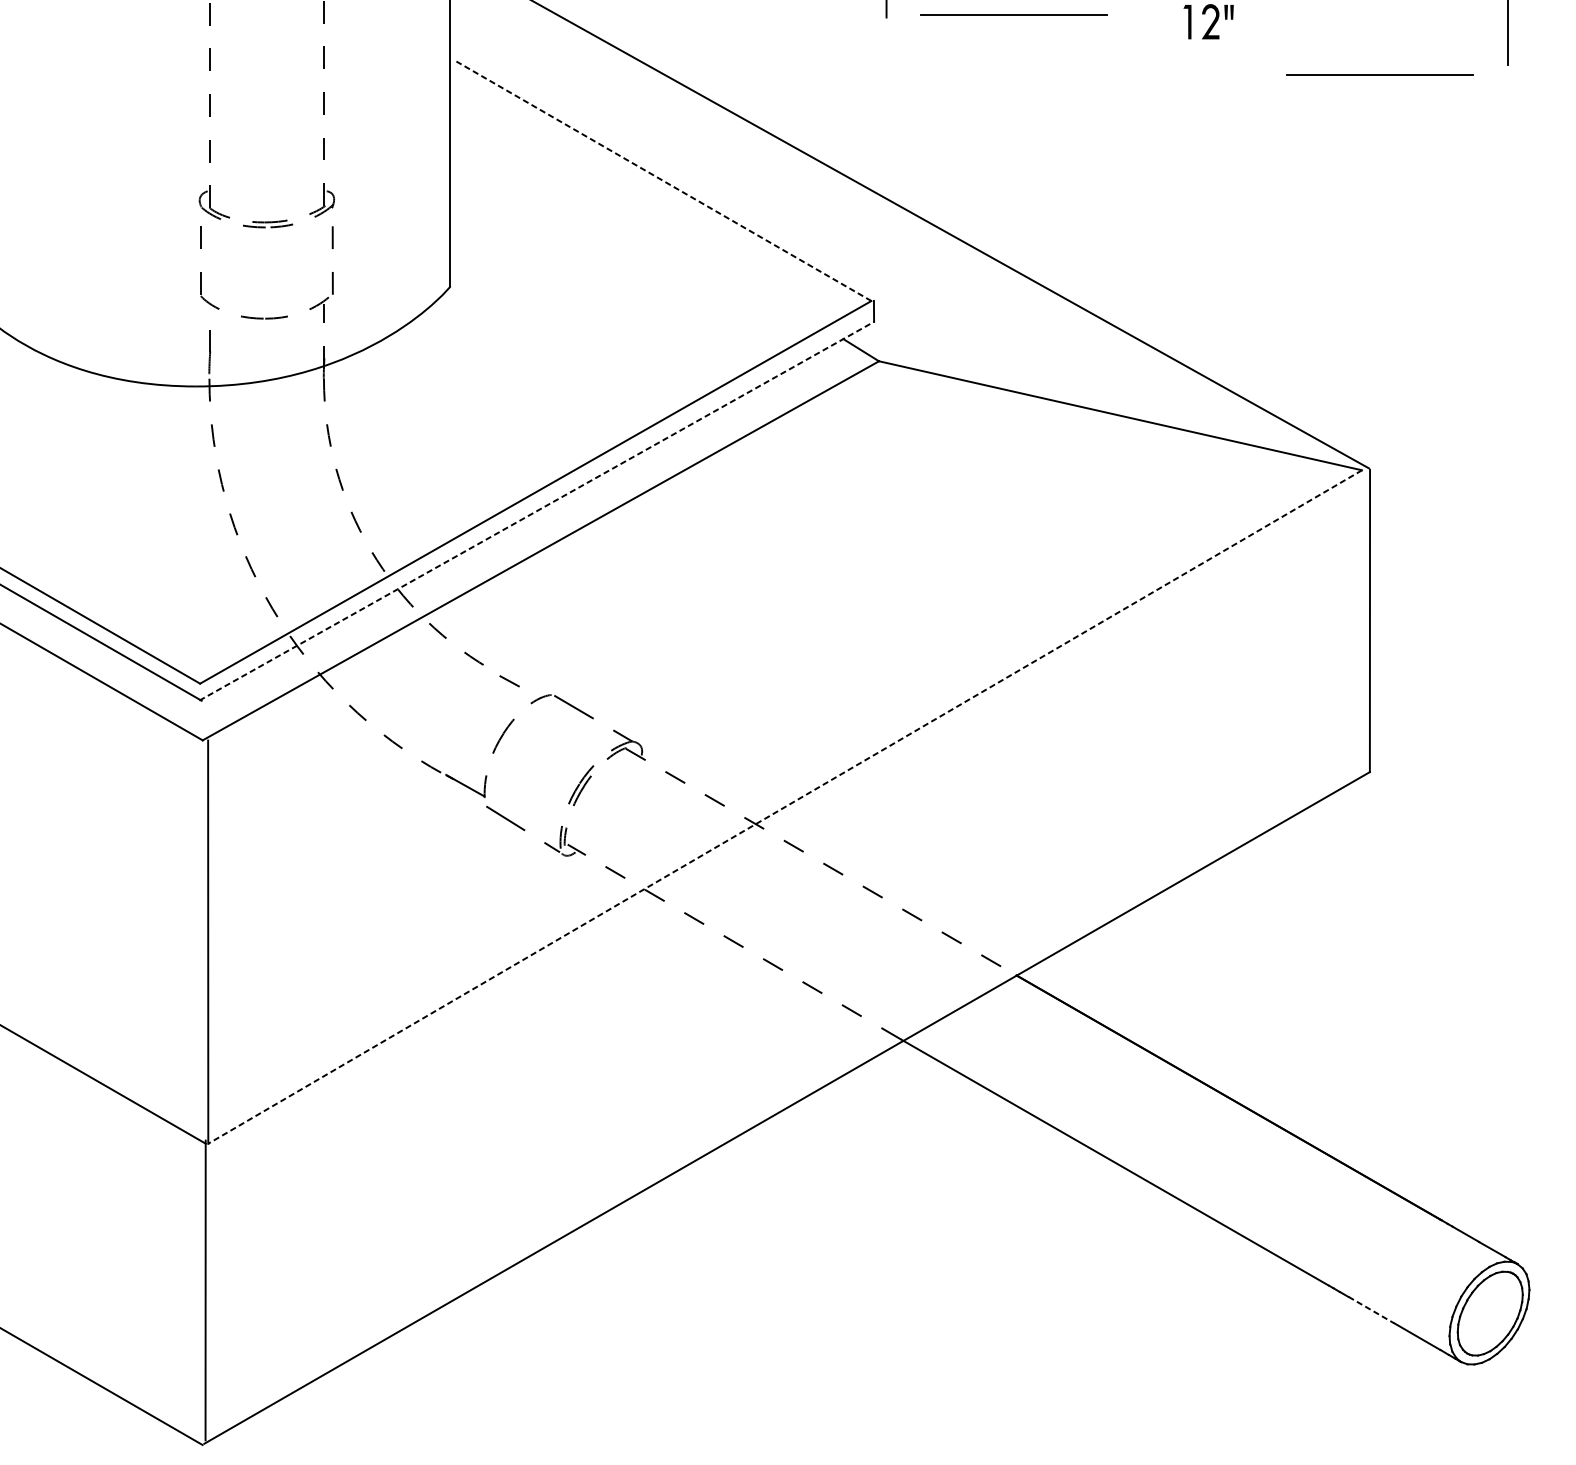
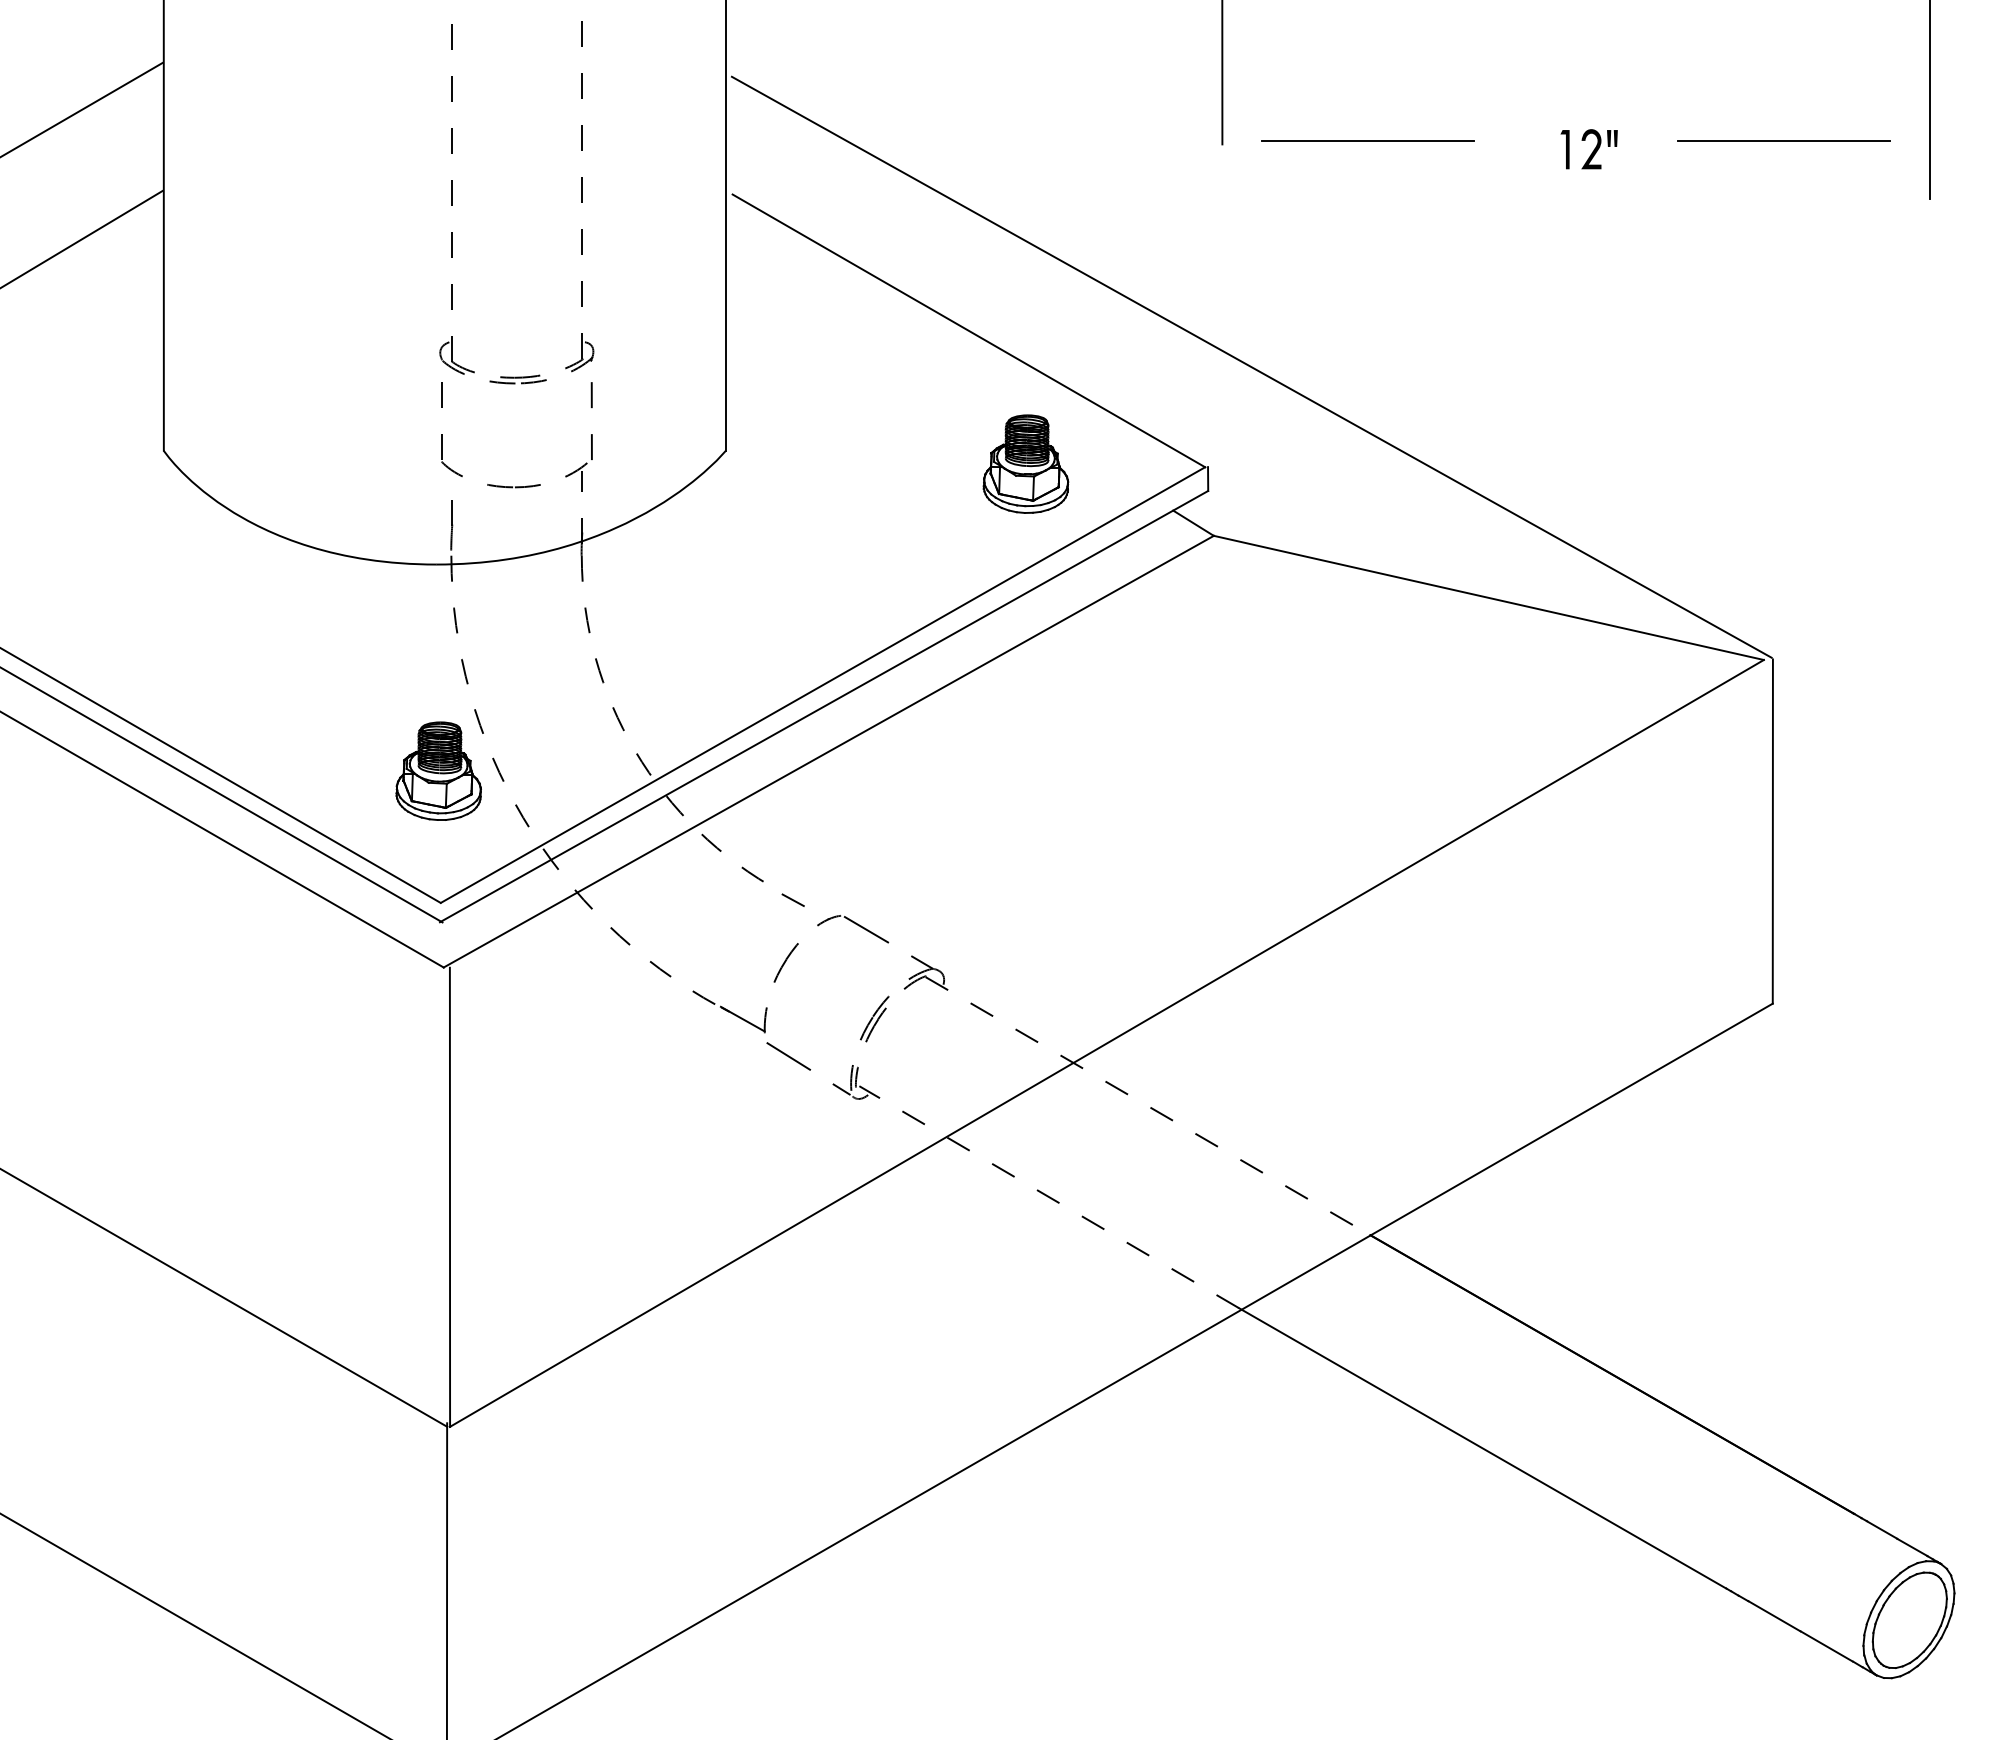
line: (1379, 74) -> (1783, 140), moved
line: (663, 180) -> (968, 330), dashed -> solid
part: (713, 297) -> (1025, 463), added
line: (537, 511) -> (824, 706), dashed -> solid
part: (198, 567) -> (438, 770), added
line: (784, 807) -> (1106, 1043), dashed -> solid
line: (1371, 1310) -> (1774, 1616), dashed -> solid

